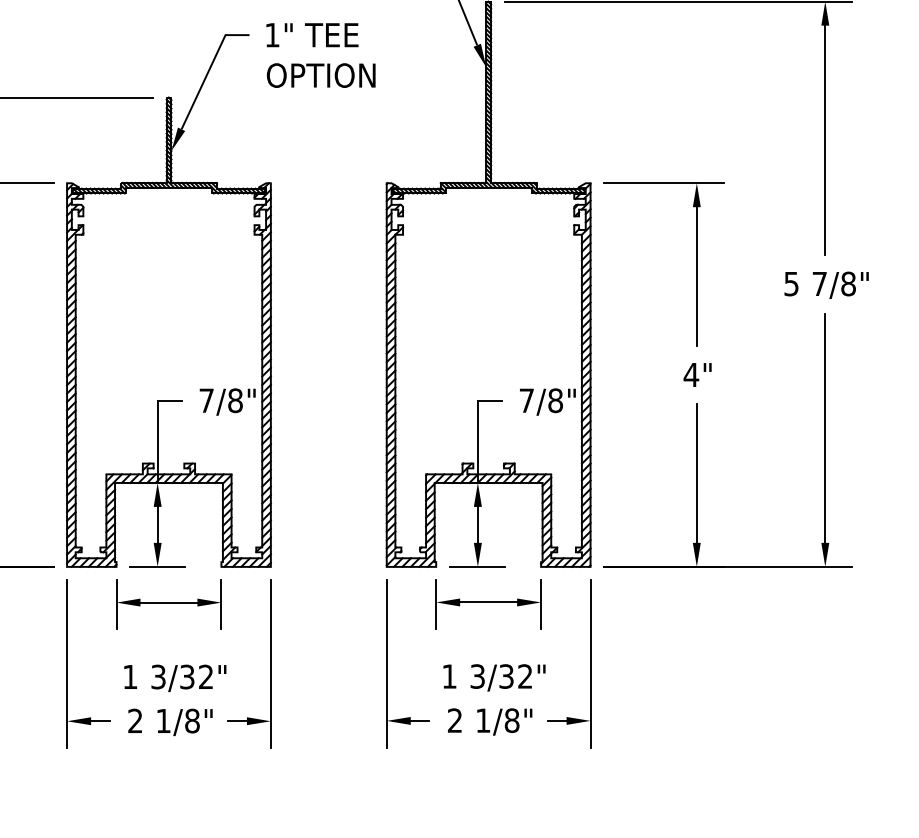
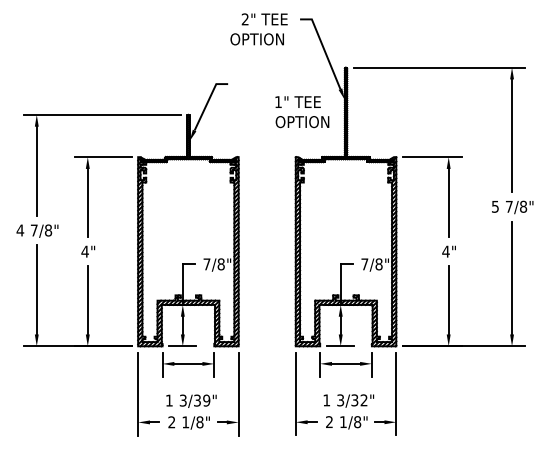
text: (321, 56) -> (302, 112), moved
text: (205, 676) -> (206, 400), 3/32" -> 3/39"

